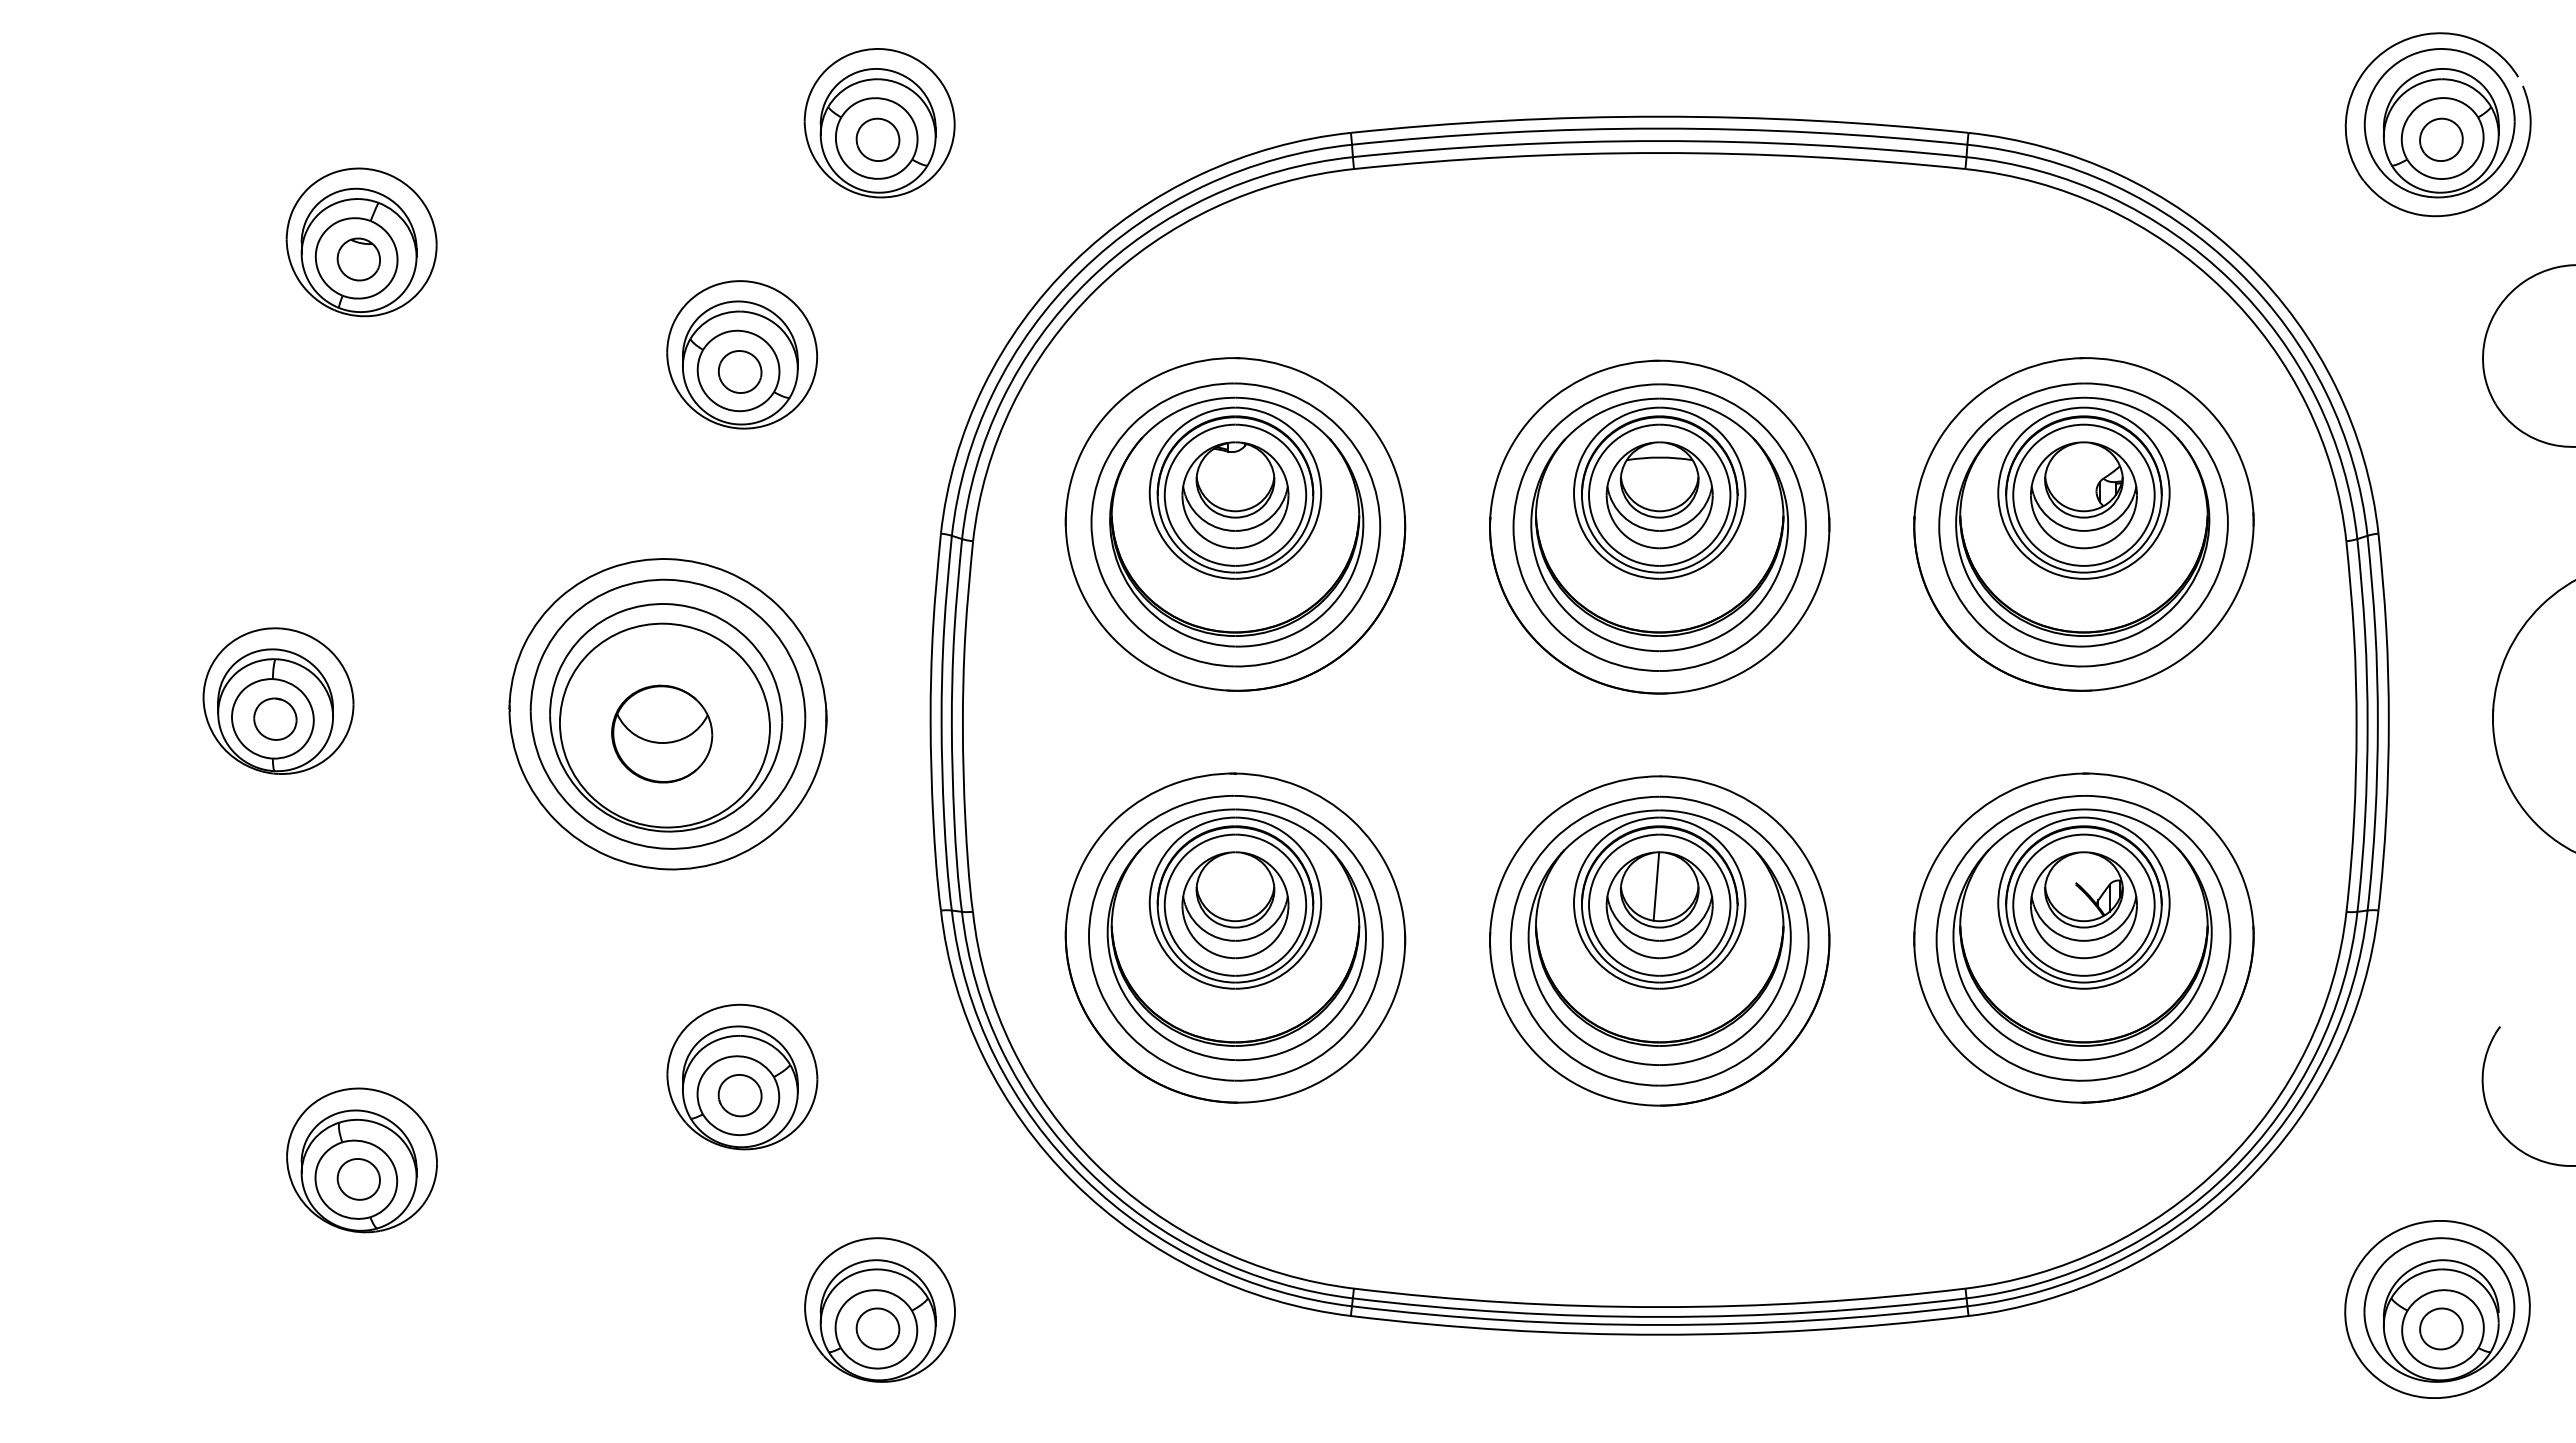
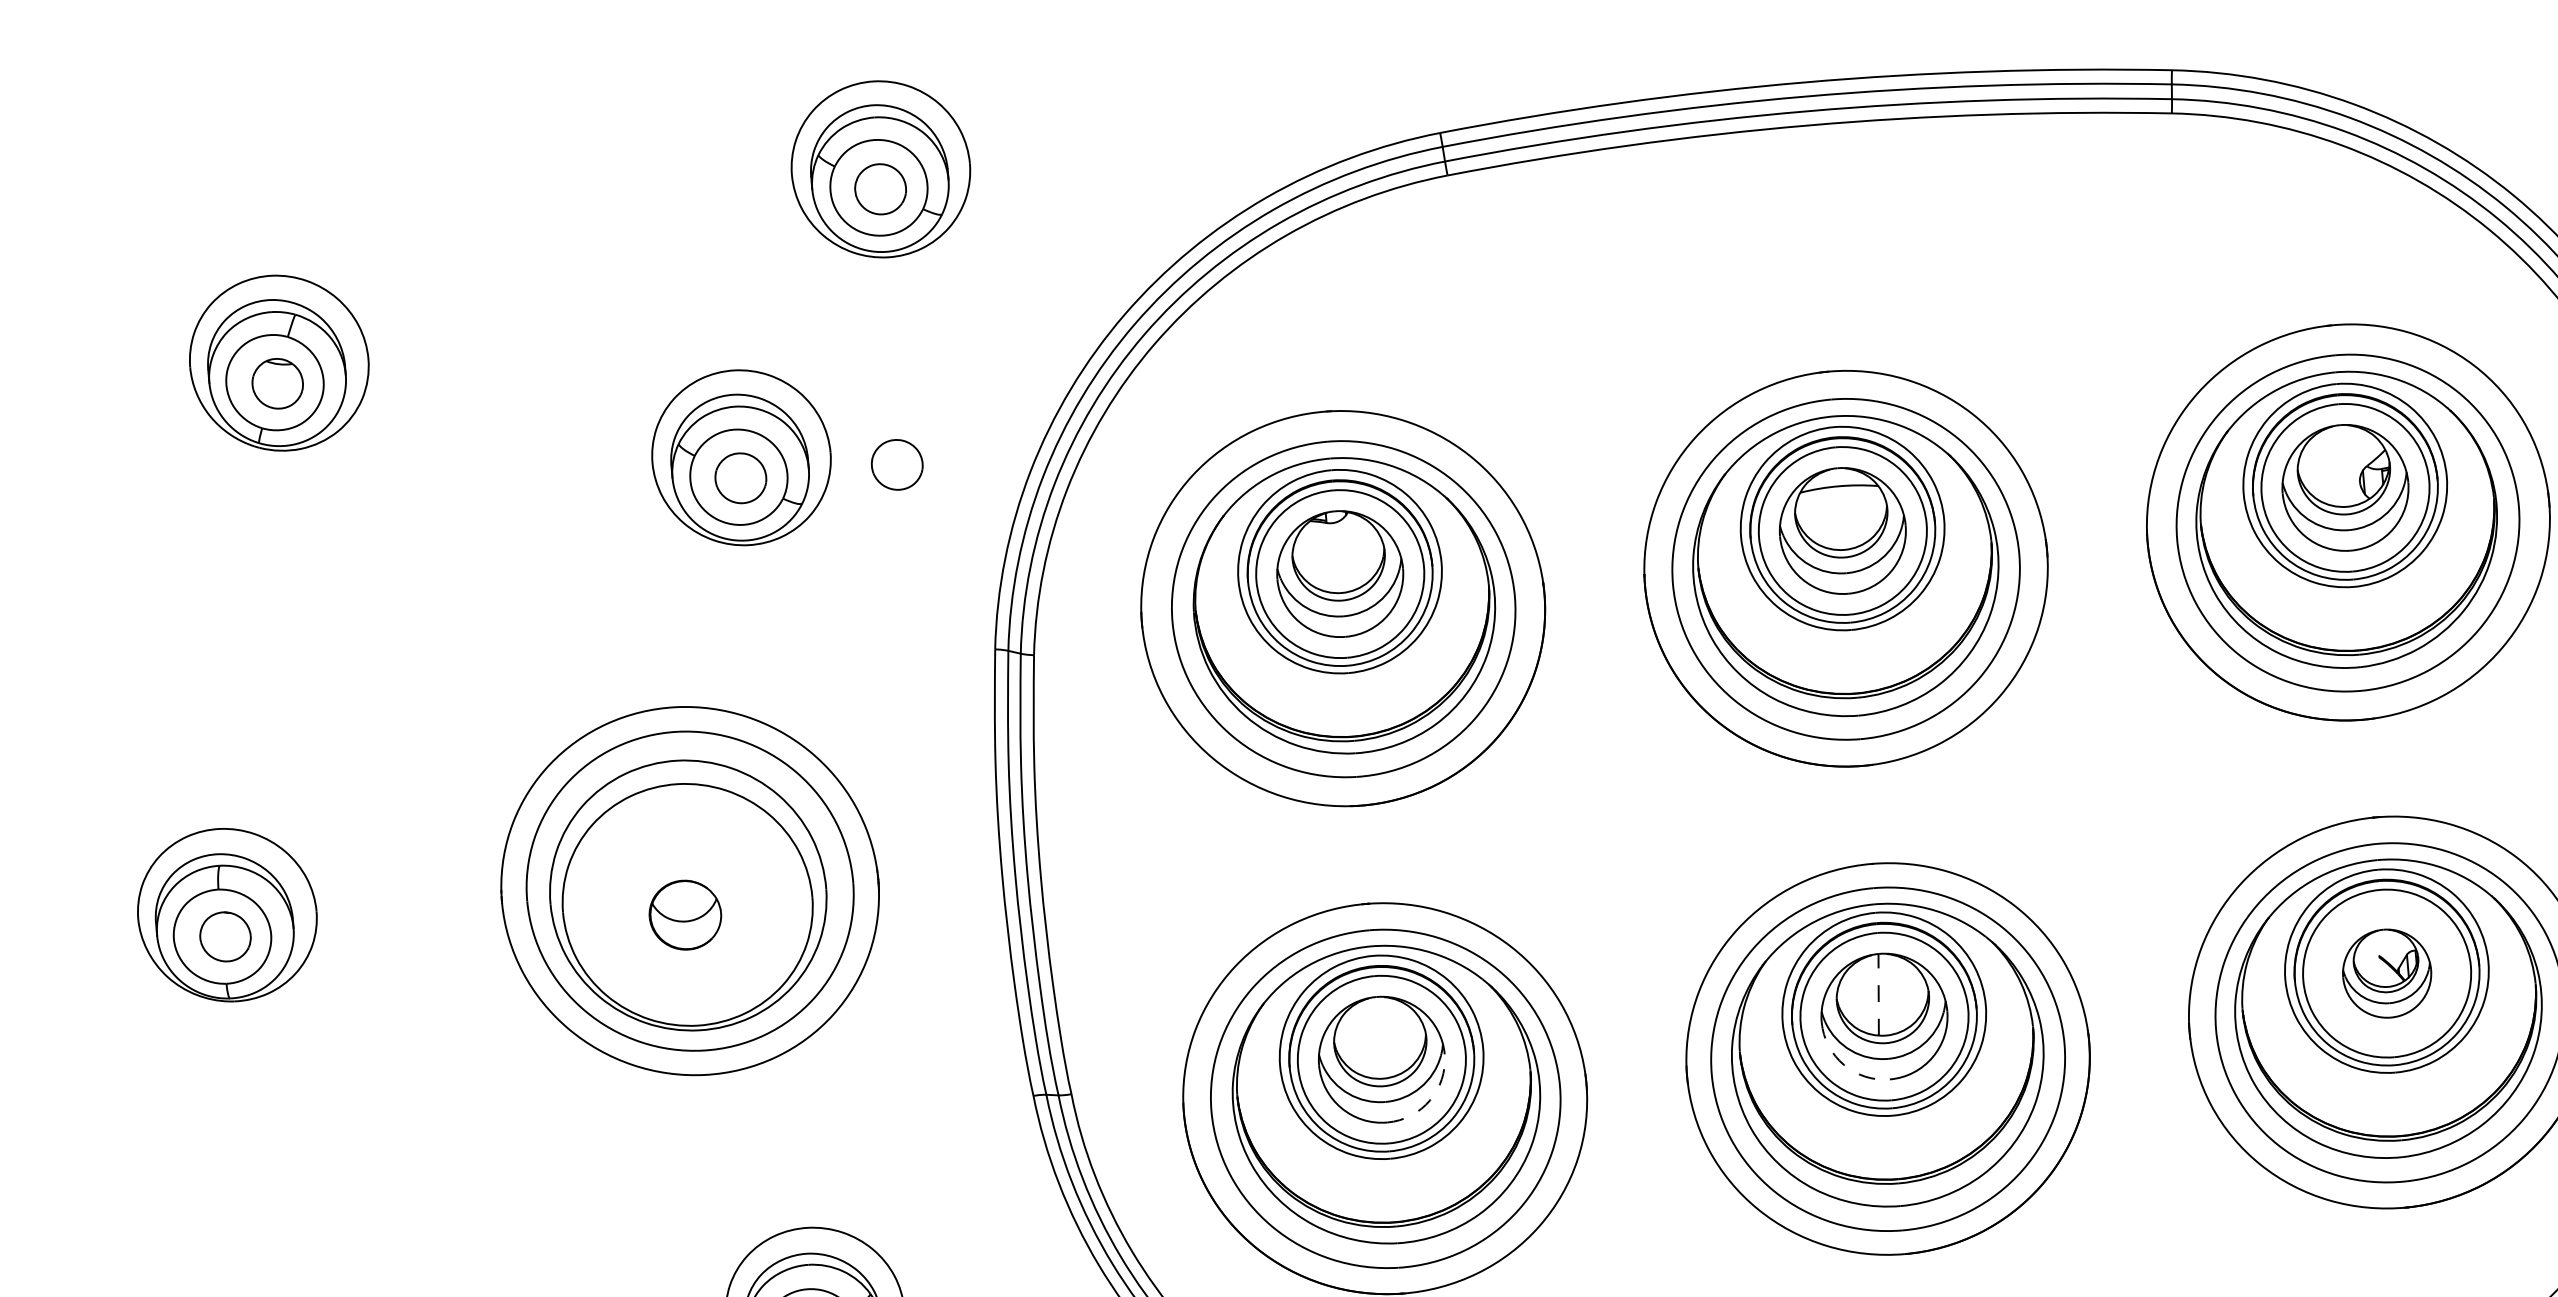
part: (871, 371) -> (896, 464), added
part: (662, 733) -> (685, 914), size x0.6
line: (1656, 886) -> (1878, 994), solid -> dashed
part: (2083, 905) -> (2386, 973), size x0.7
arc: (1272, 942) -> (1429, 1100), solid -> dashed
arc: (1622, 942) -> (1844, 1064), solid -> dashed

